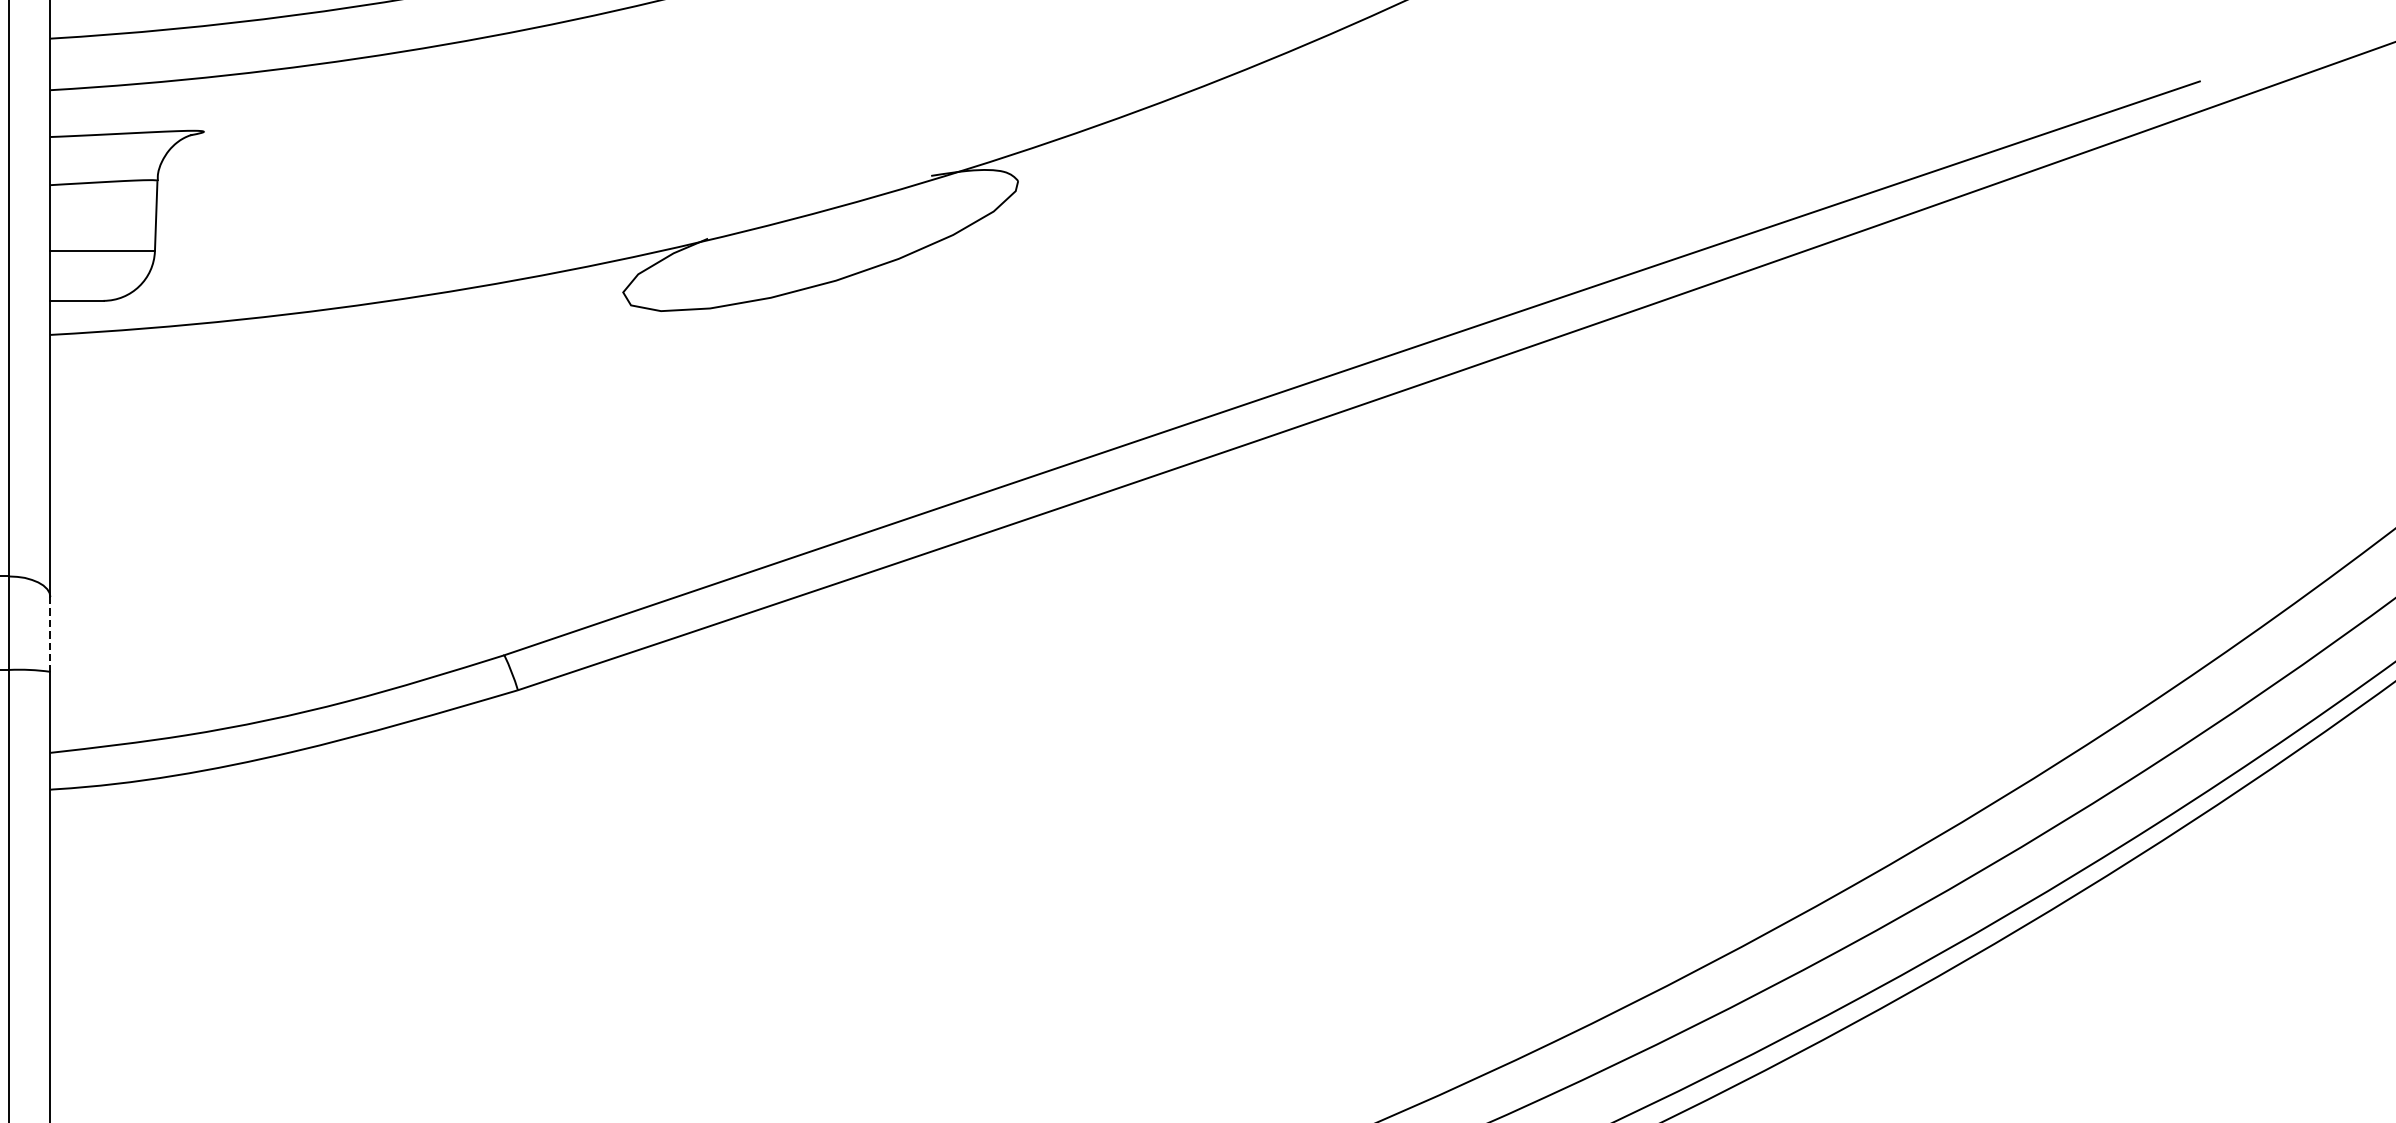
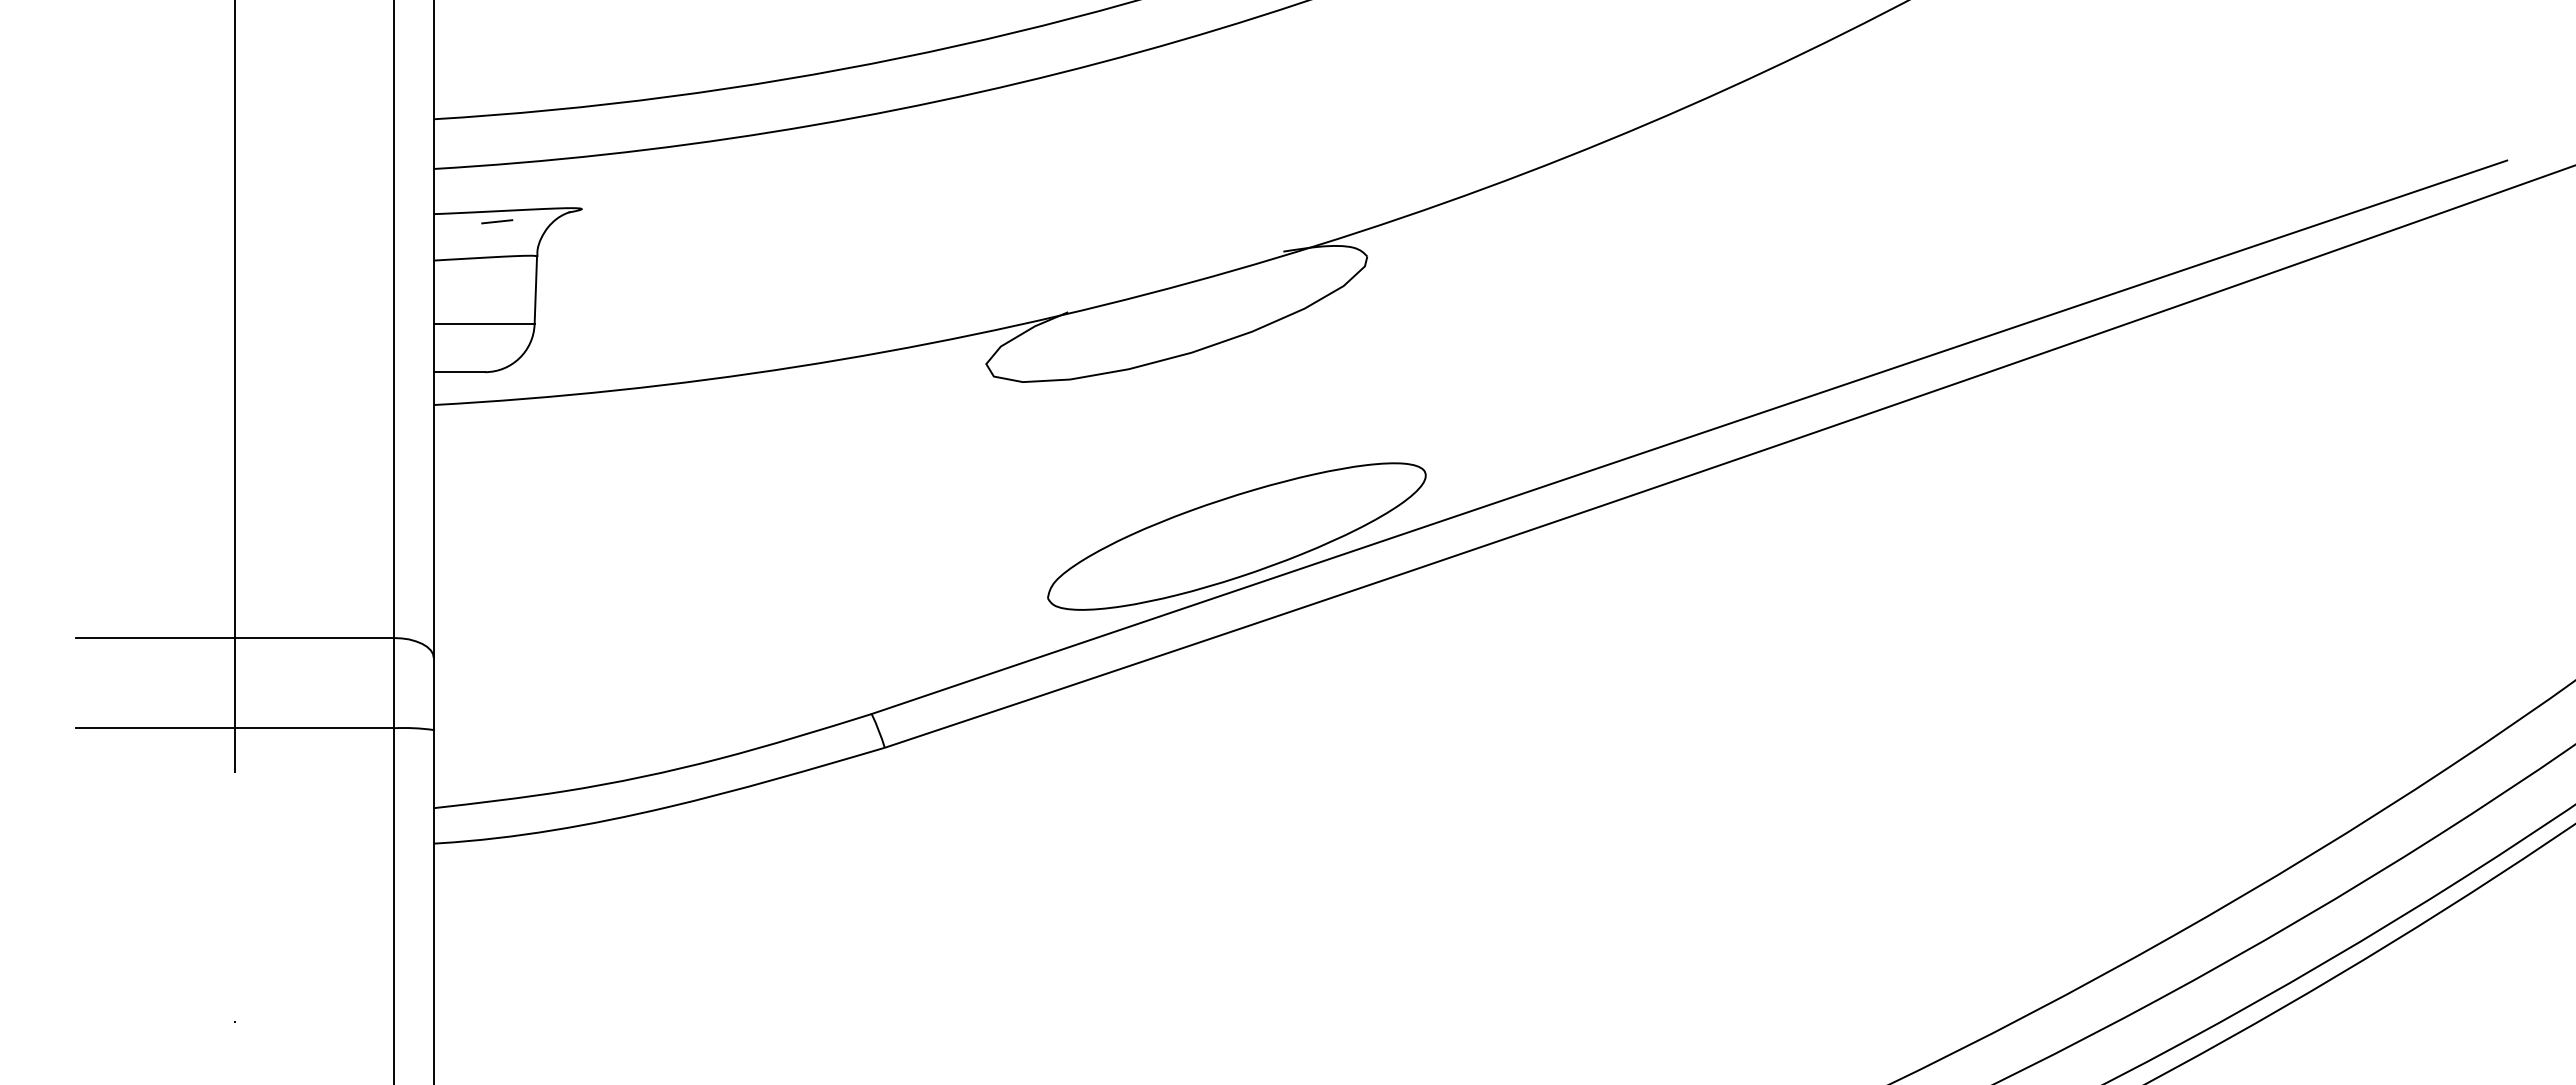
line: (116, 144) -> (497, 221), added
part: (882, 471) -> (1236, 536), added
line: (50, 635) -> (433, 694), dashed -> solid

